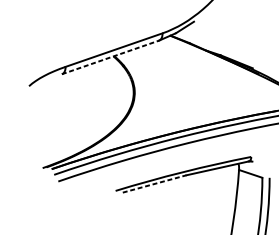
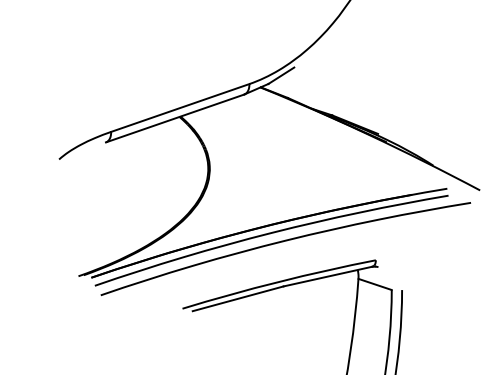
line: (110, 57) -> (175, 118), dashed -> solid
line: (154, 183) -> (238, 298), dashed -> solid

